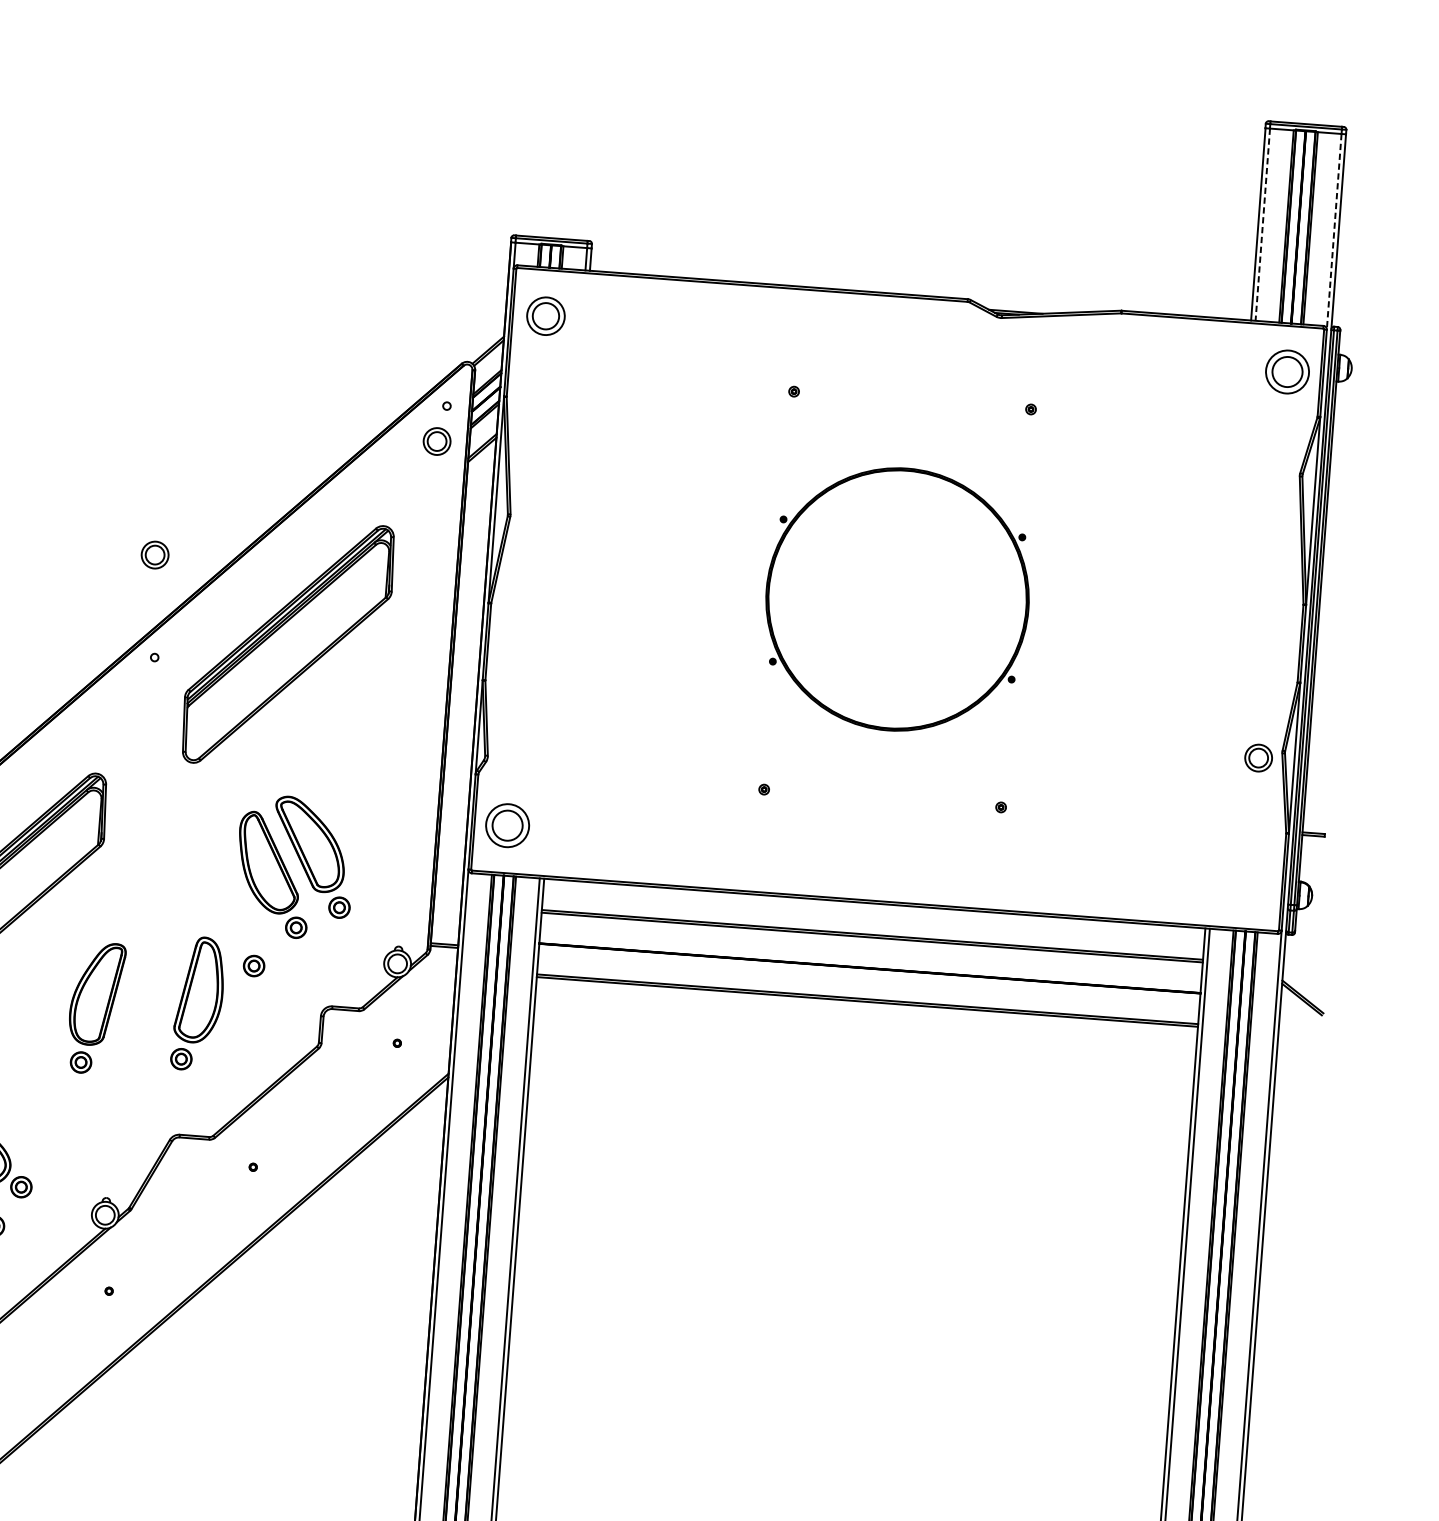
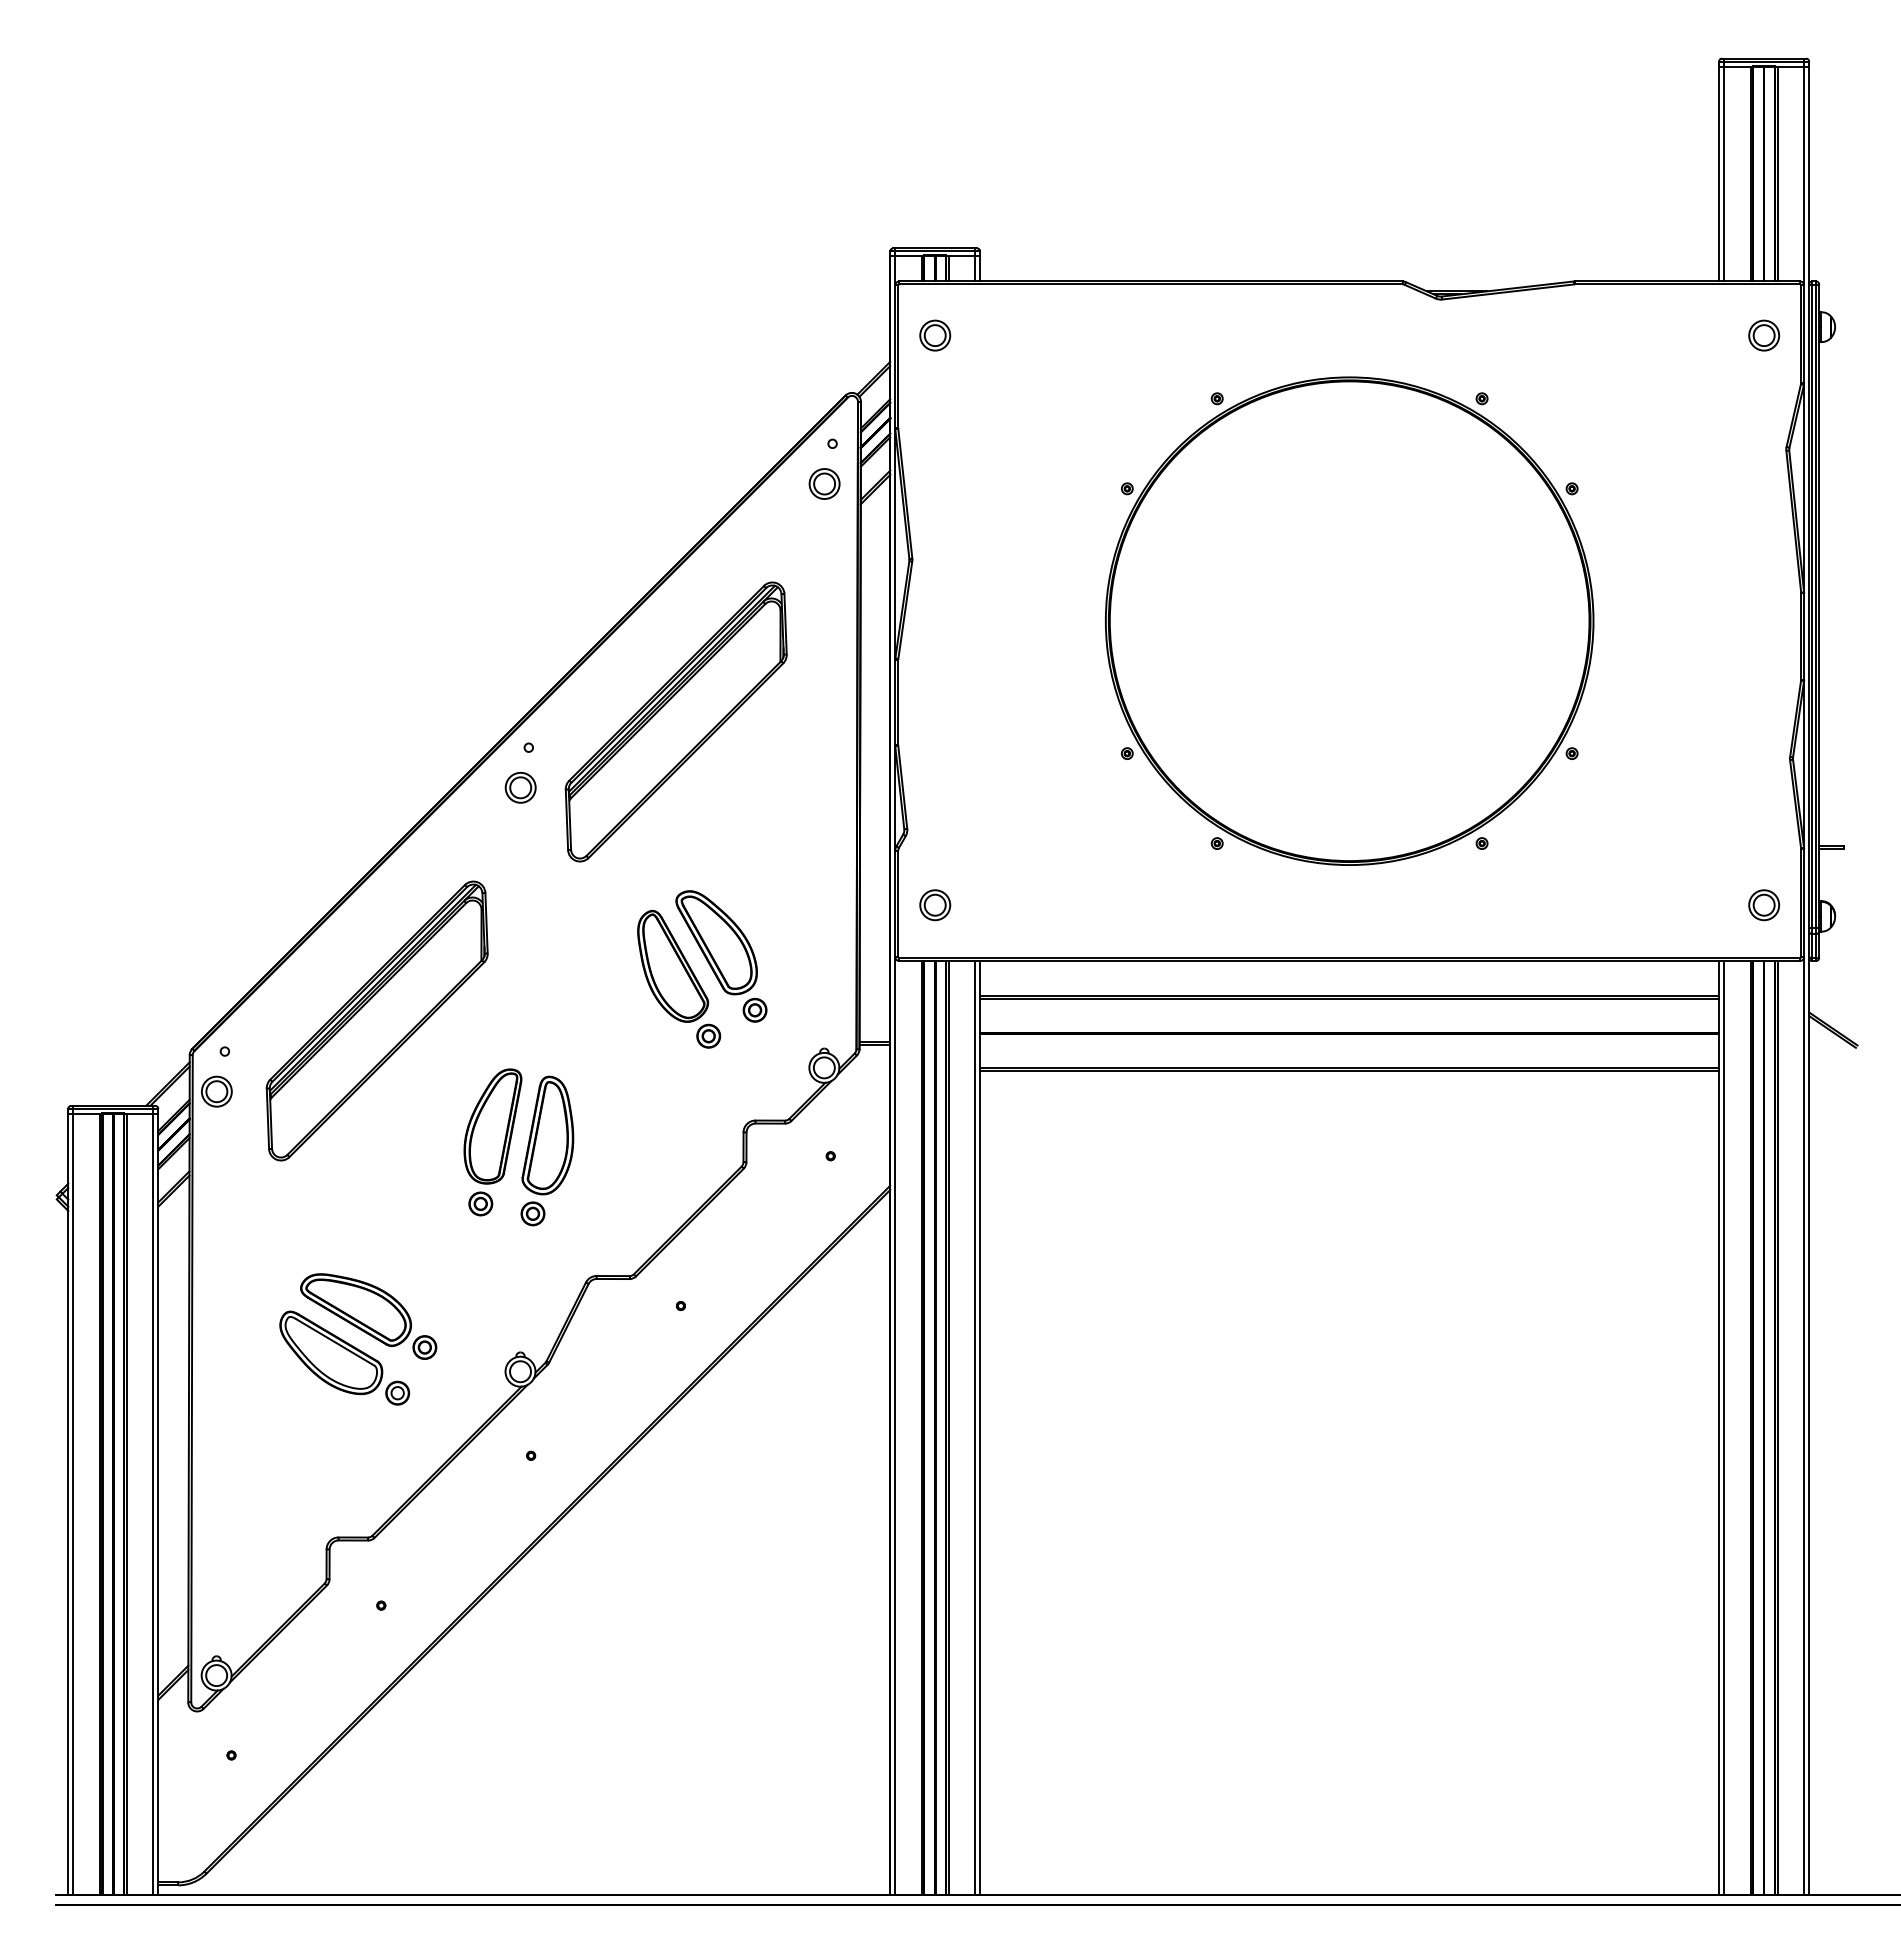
line: (1263, 225) -> (1724, 174), dashed -> solid
line: (1334, 232) -> (1804, 176), dashed -> solid
part: (546, 316) -> (935, 335), size x0.71
part: (1287, 371) -> (1764, 335), size x0.62
part: (154, 554) -> (520, 787), moved
part: (897, 598) -> (1349, 620), size x1.67
part: (1258, 758) -> (1764, 905), moved
part: (507, 826) -> (935, 905), size x0.62
part: (253, 966) -> (664, 1082), removed
part: (198, 1003) -> (547, 1150), moved

